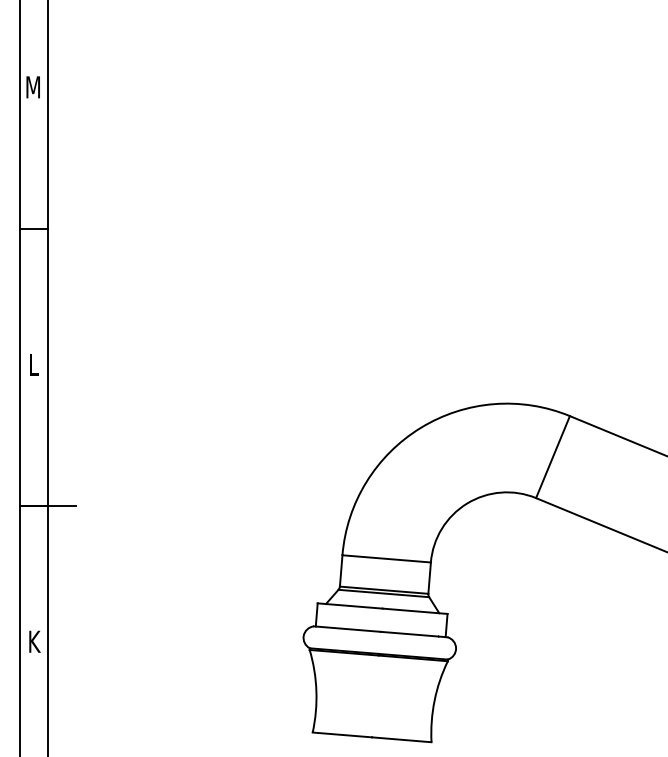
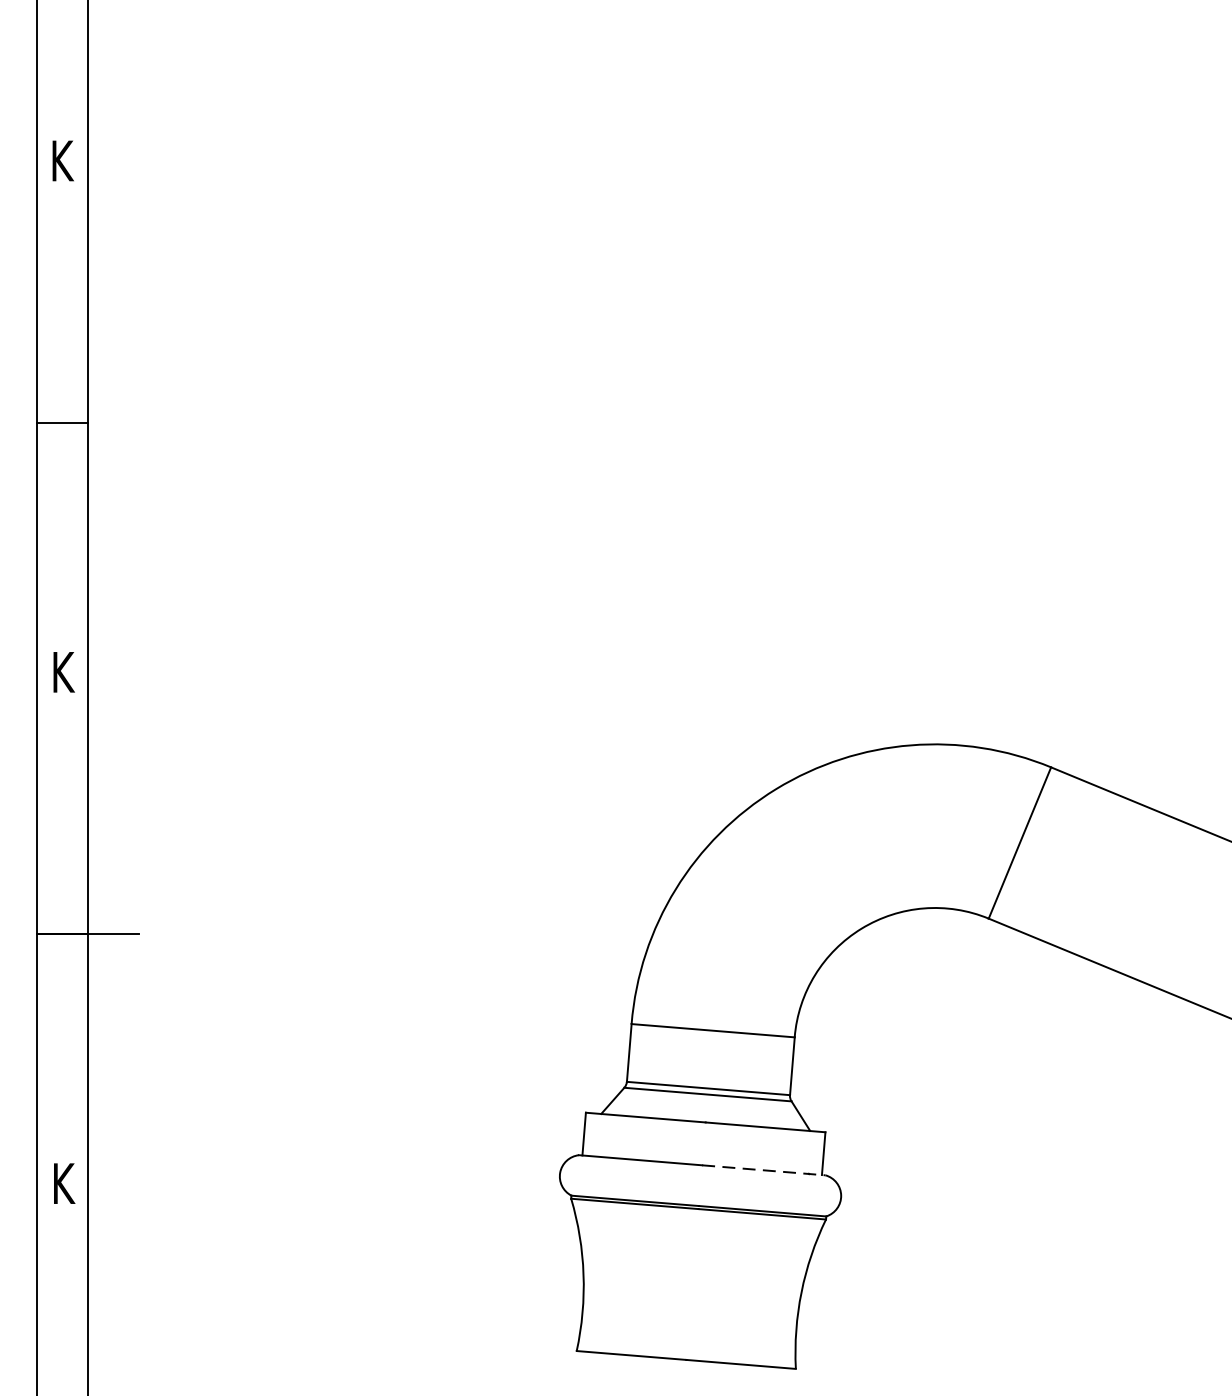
text: (32, 87) -> (59, 161), M -> K
text: (34, 364) -> (63, 672), L -> K
line: (414, 634) -> (764, 1170), solid -> dashed

